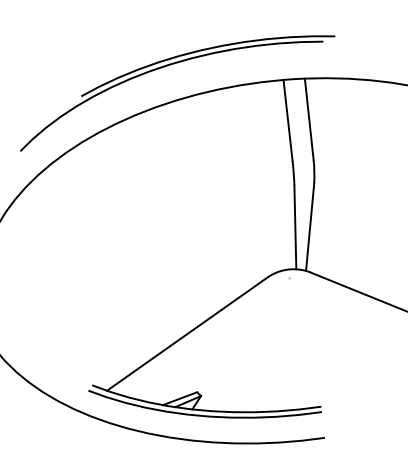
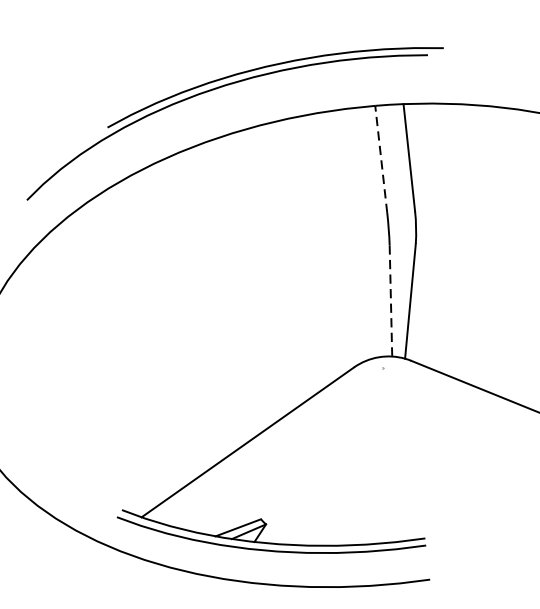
line: (288, 120) -> (381, 159), solid -> dashed
line: (295, 227) -> (391, 301), solid -> dashed

